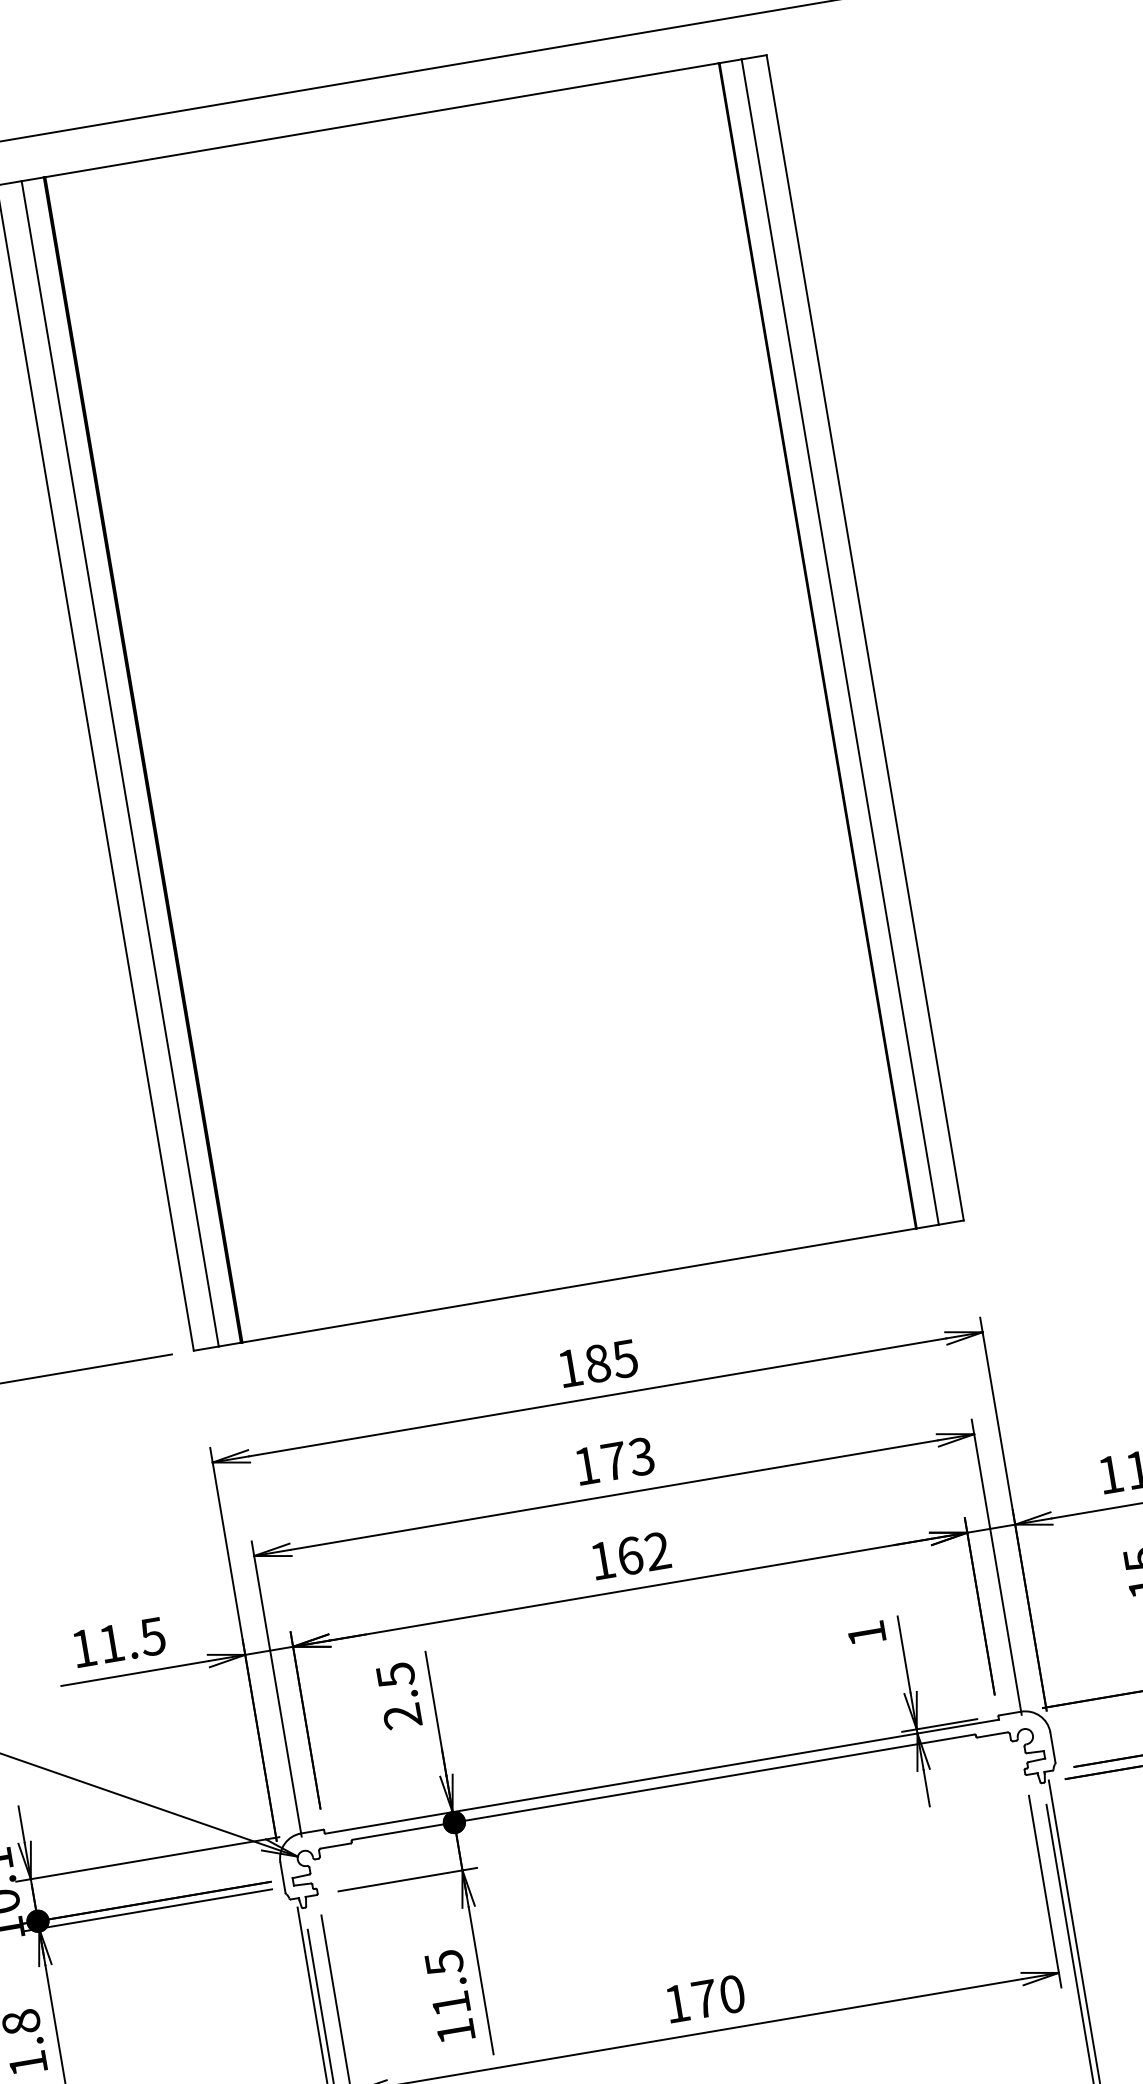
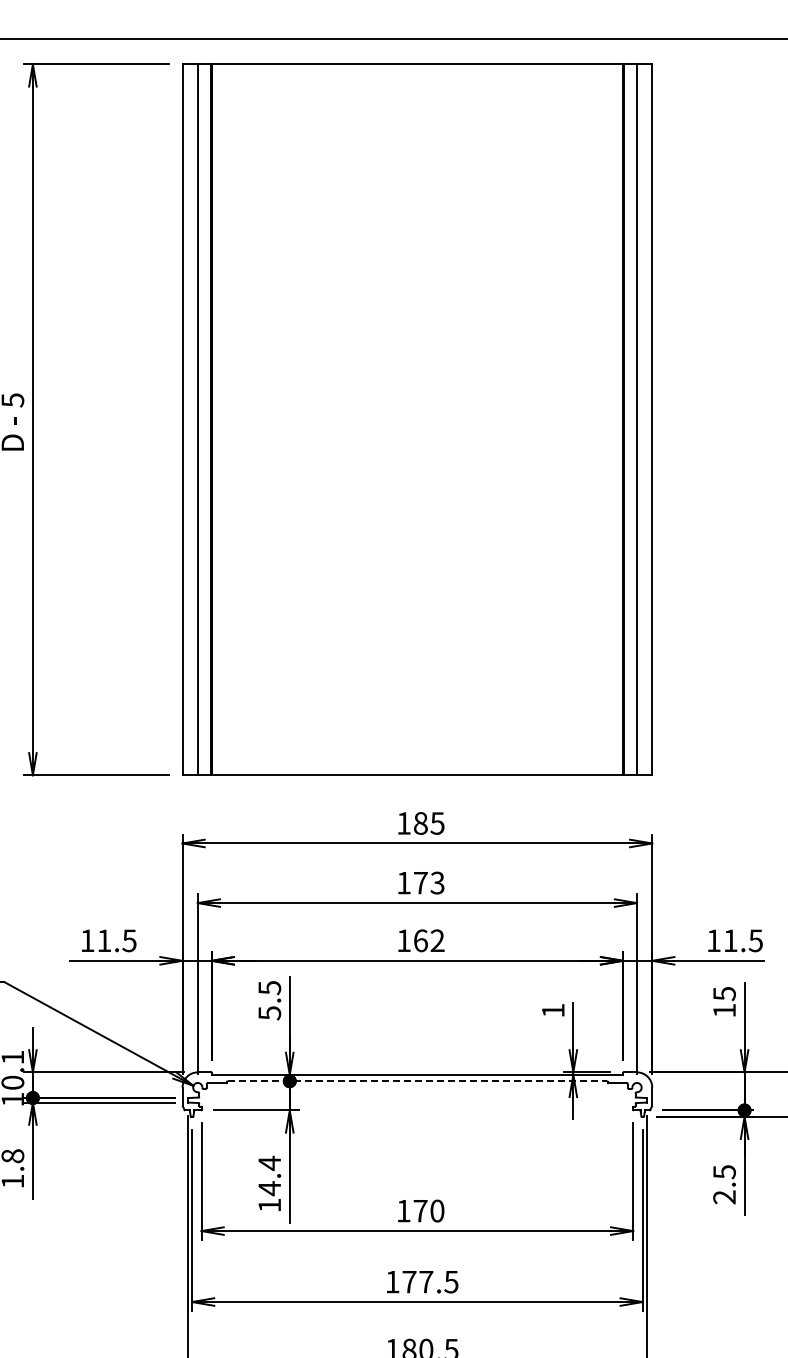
text: (402, 1717) -> (269, 1013), 2.5 -> 5.5
line: (663, 1787) -> (417, 1081), solid -> dashed
text: (447, 1982) -> (269, 1175), 11.5 -> 14.4

